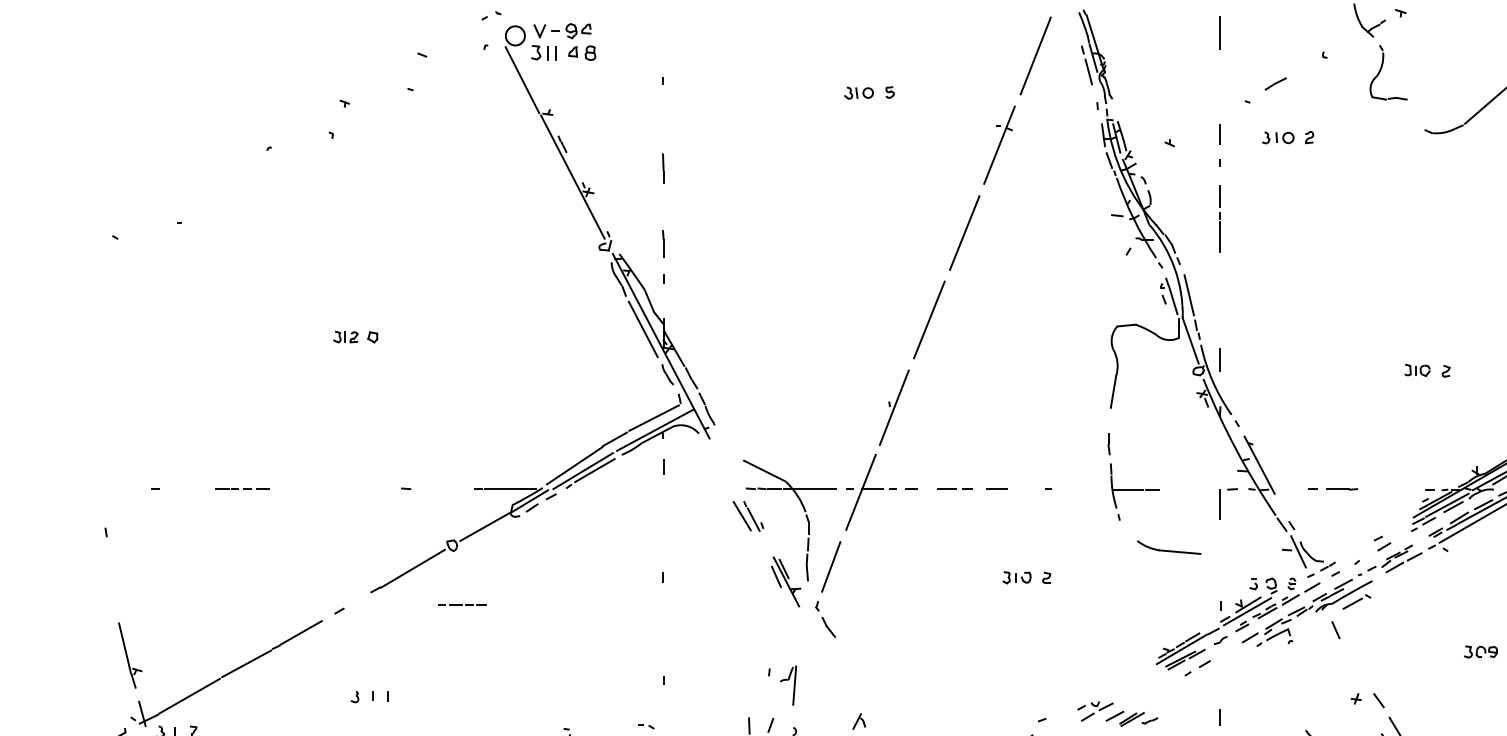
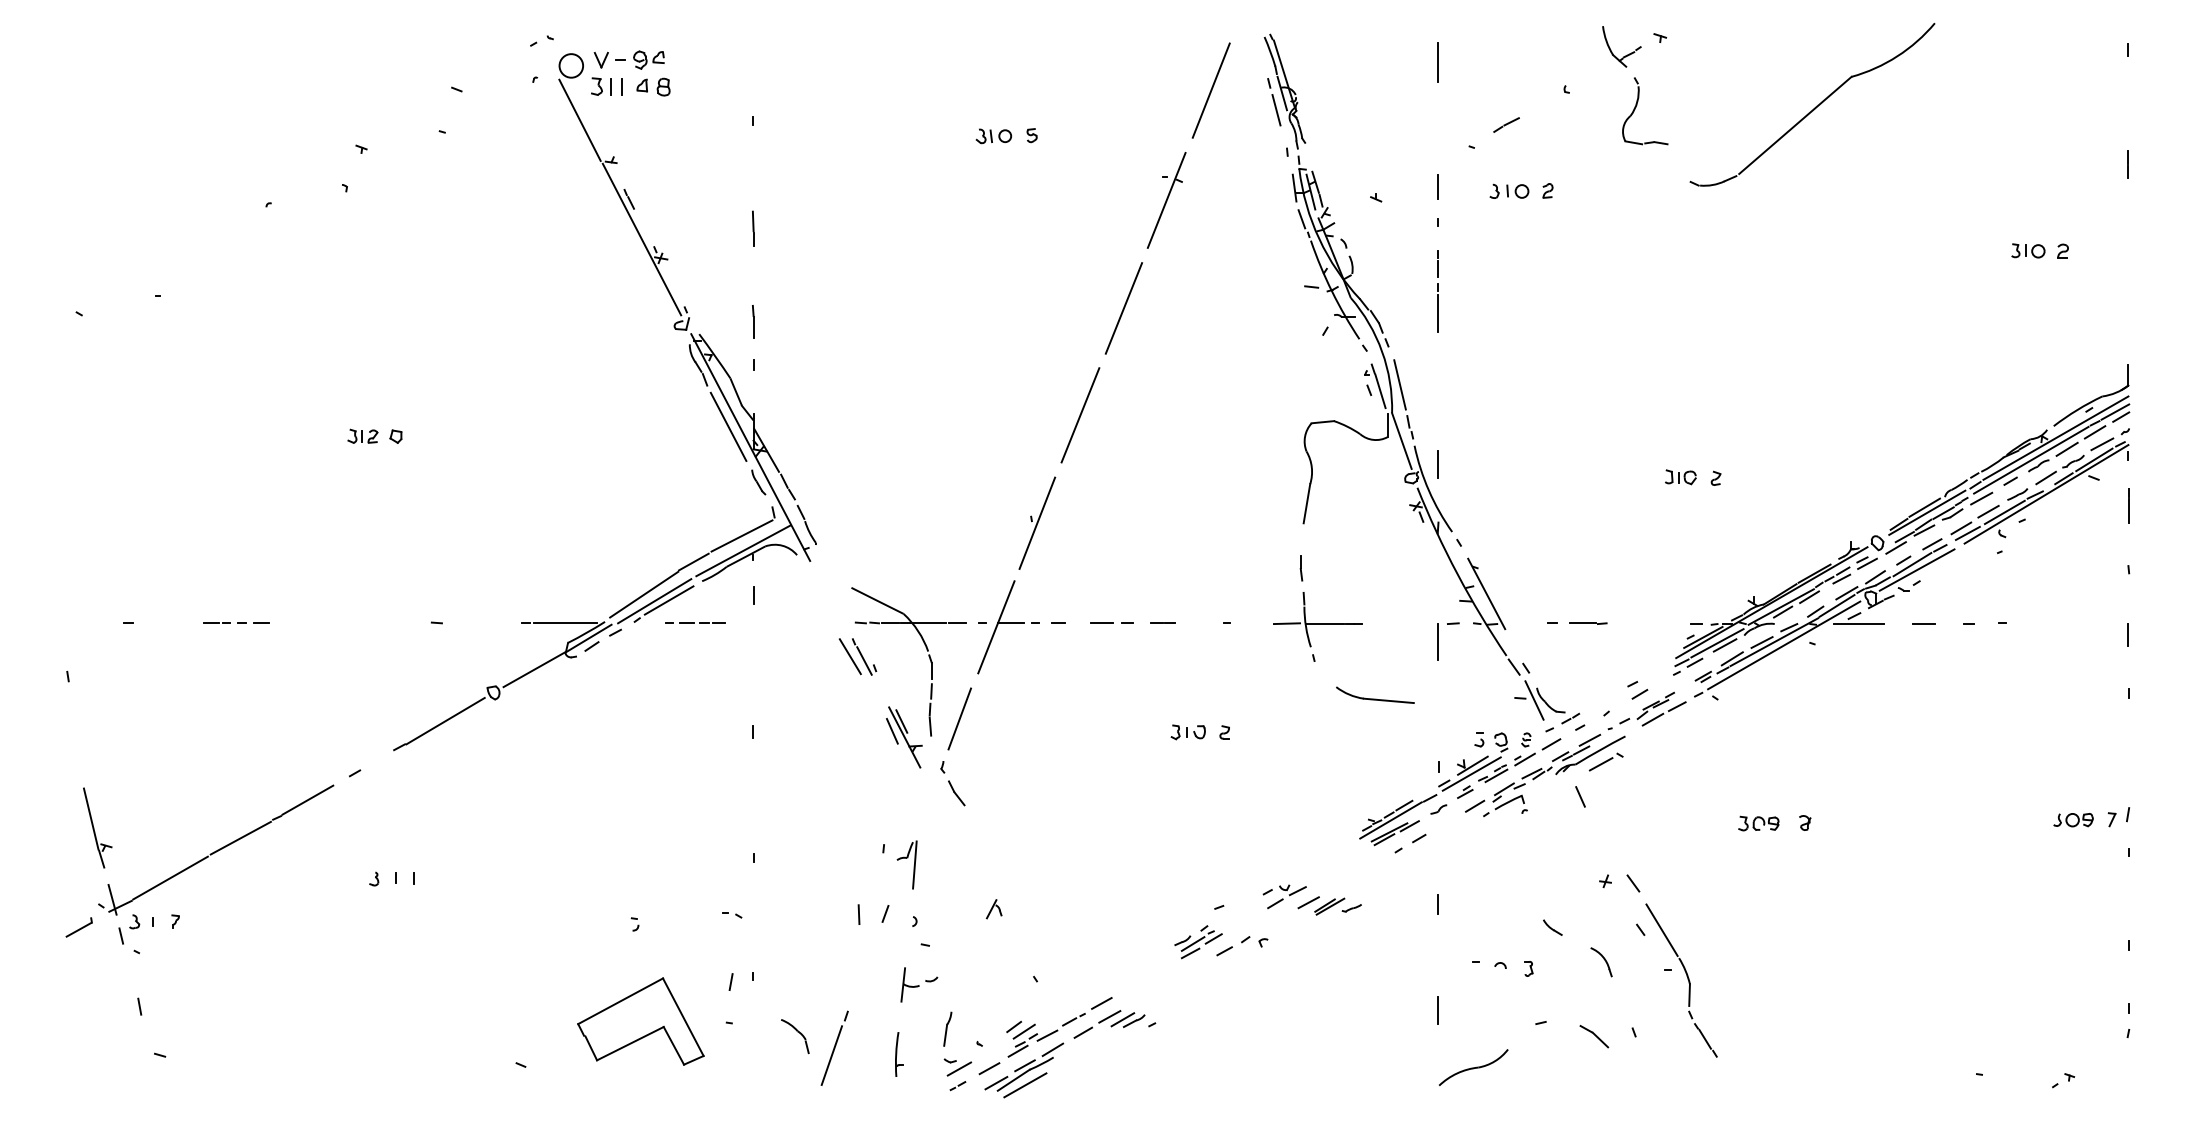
line: (1096, 489) -> (1286, 623), added
line: (461, 603) -> (694, 622), moved

